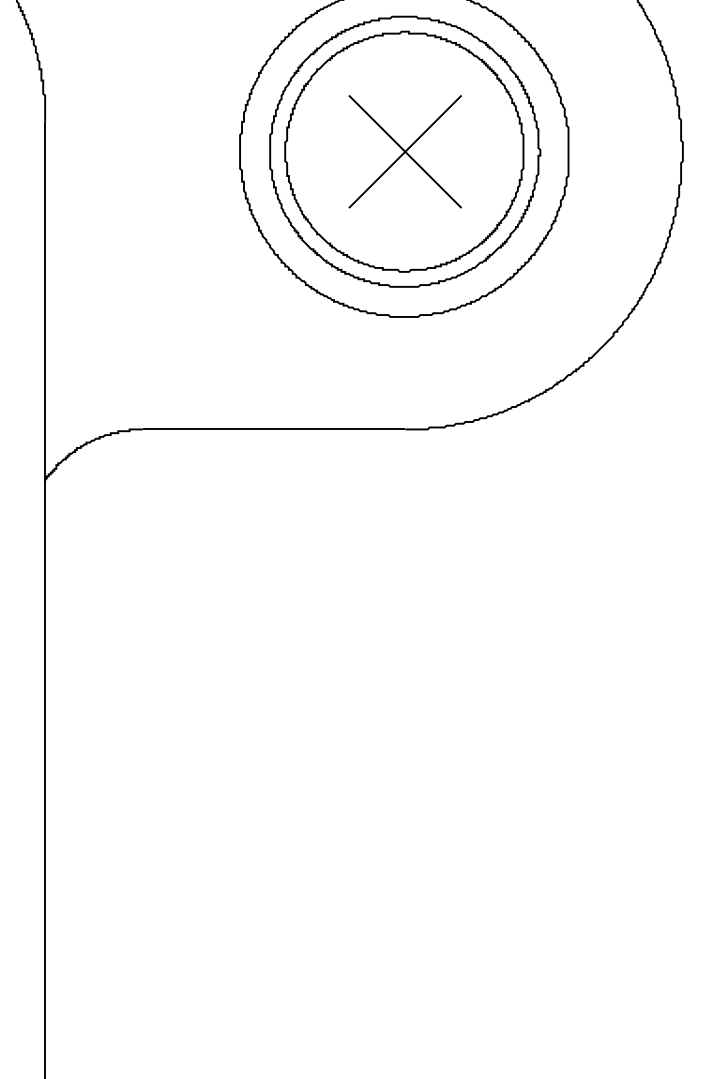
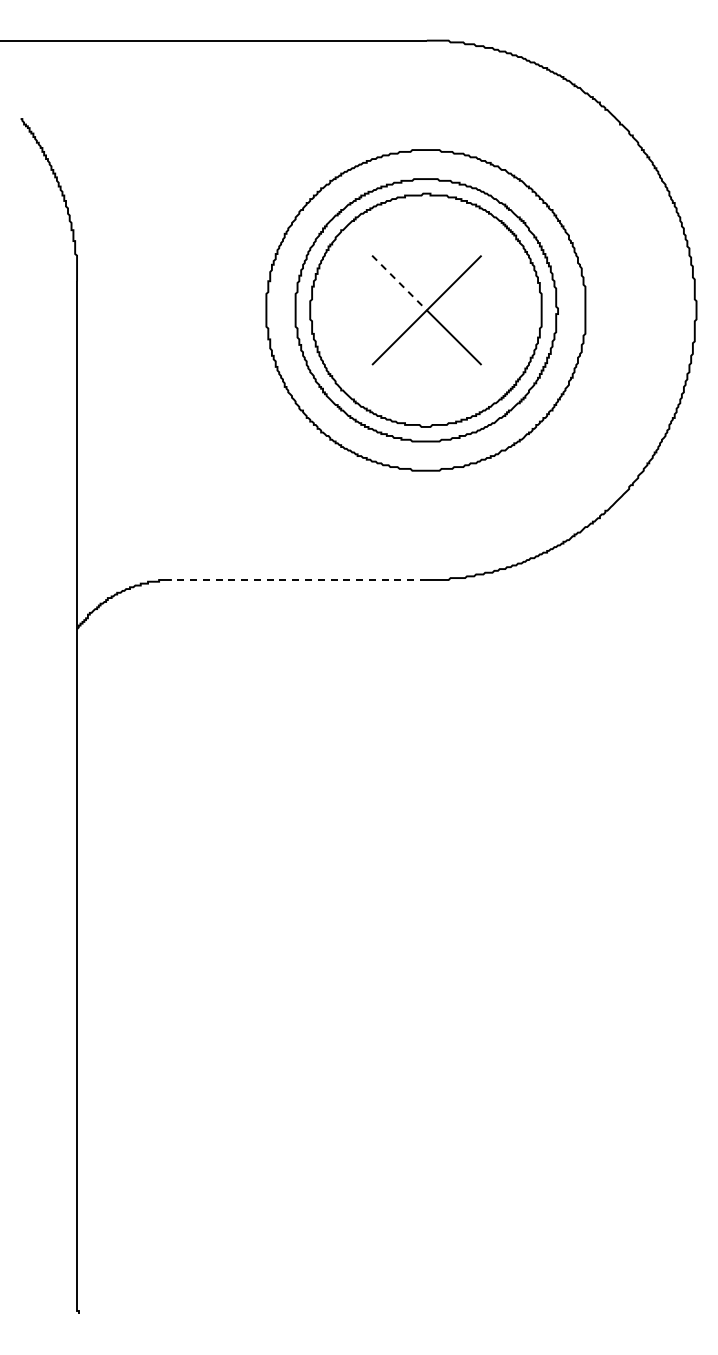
line: (377, 123) -> (399, 282), solid -> dashed
line: (273, 429) -> (298, 580), solid -> dashed

